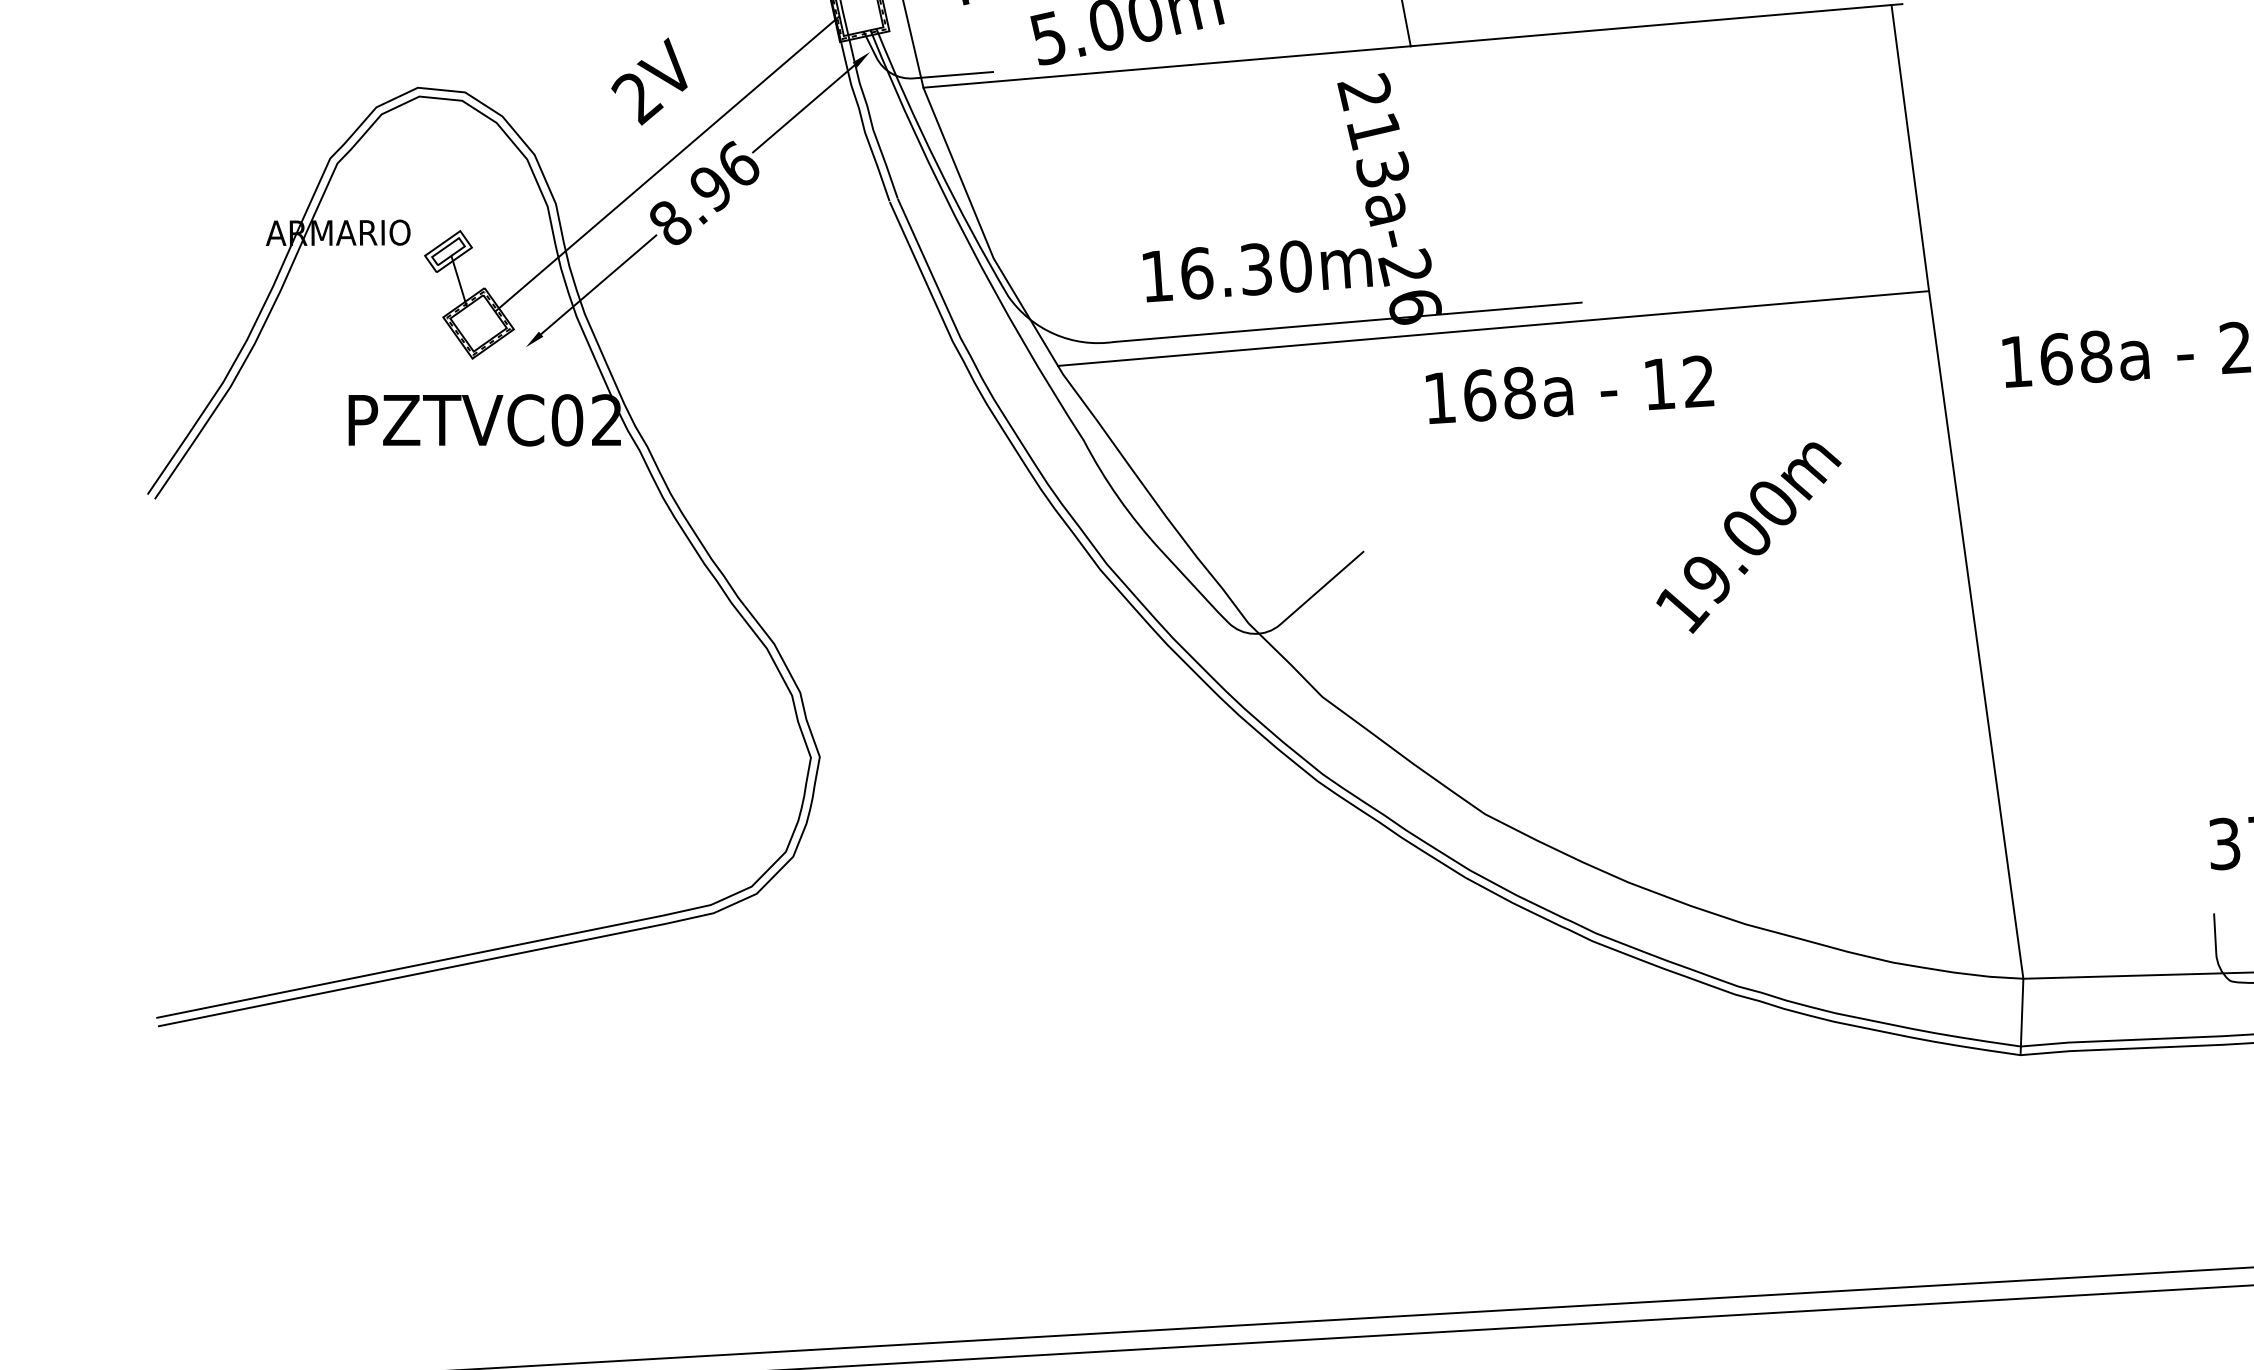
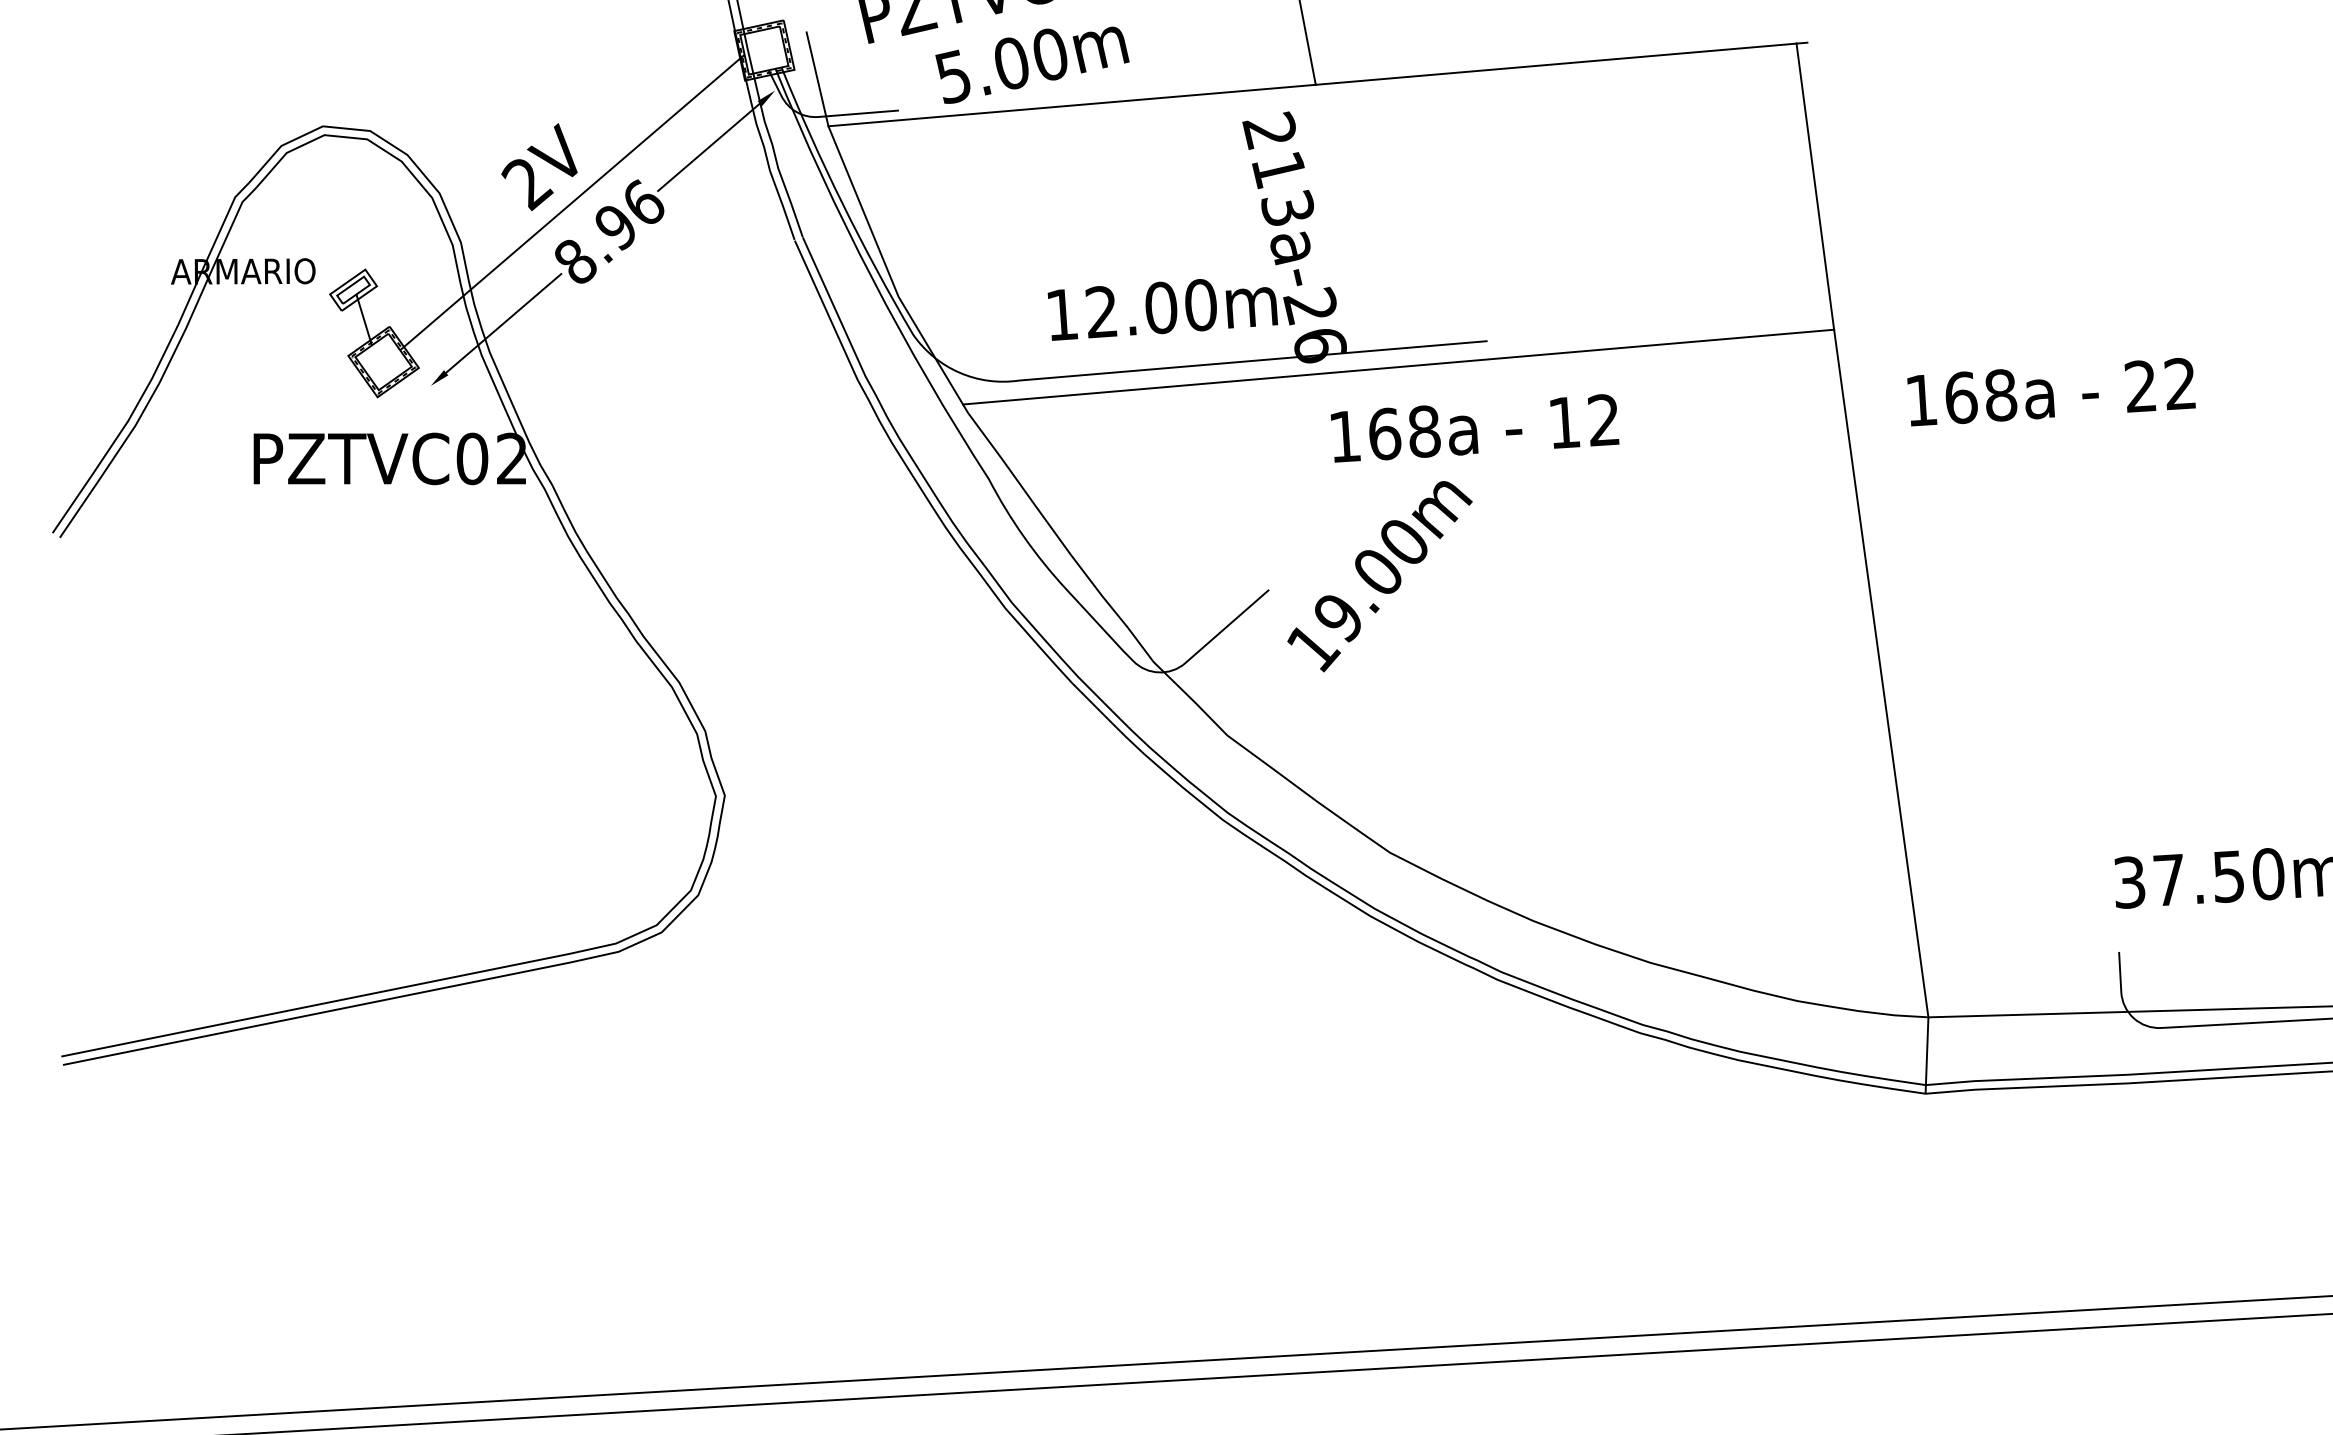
text: (649, 81) -> (539, 167), moved
text: (1226, 270) -> (1131, 309), 16.30m -> 12.00m
text: (1748, 537) -> (1379, 576), moved

